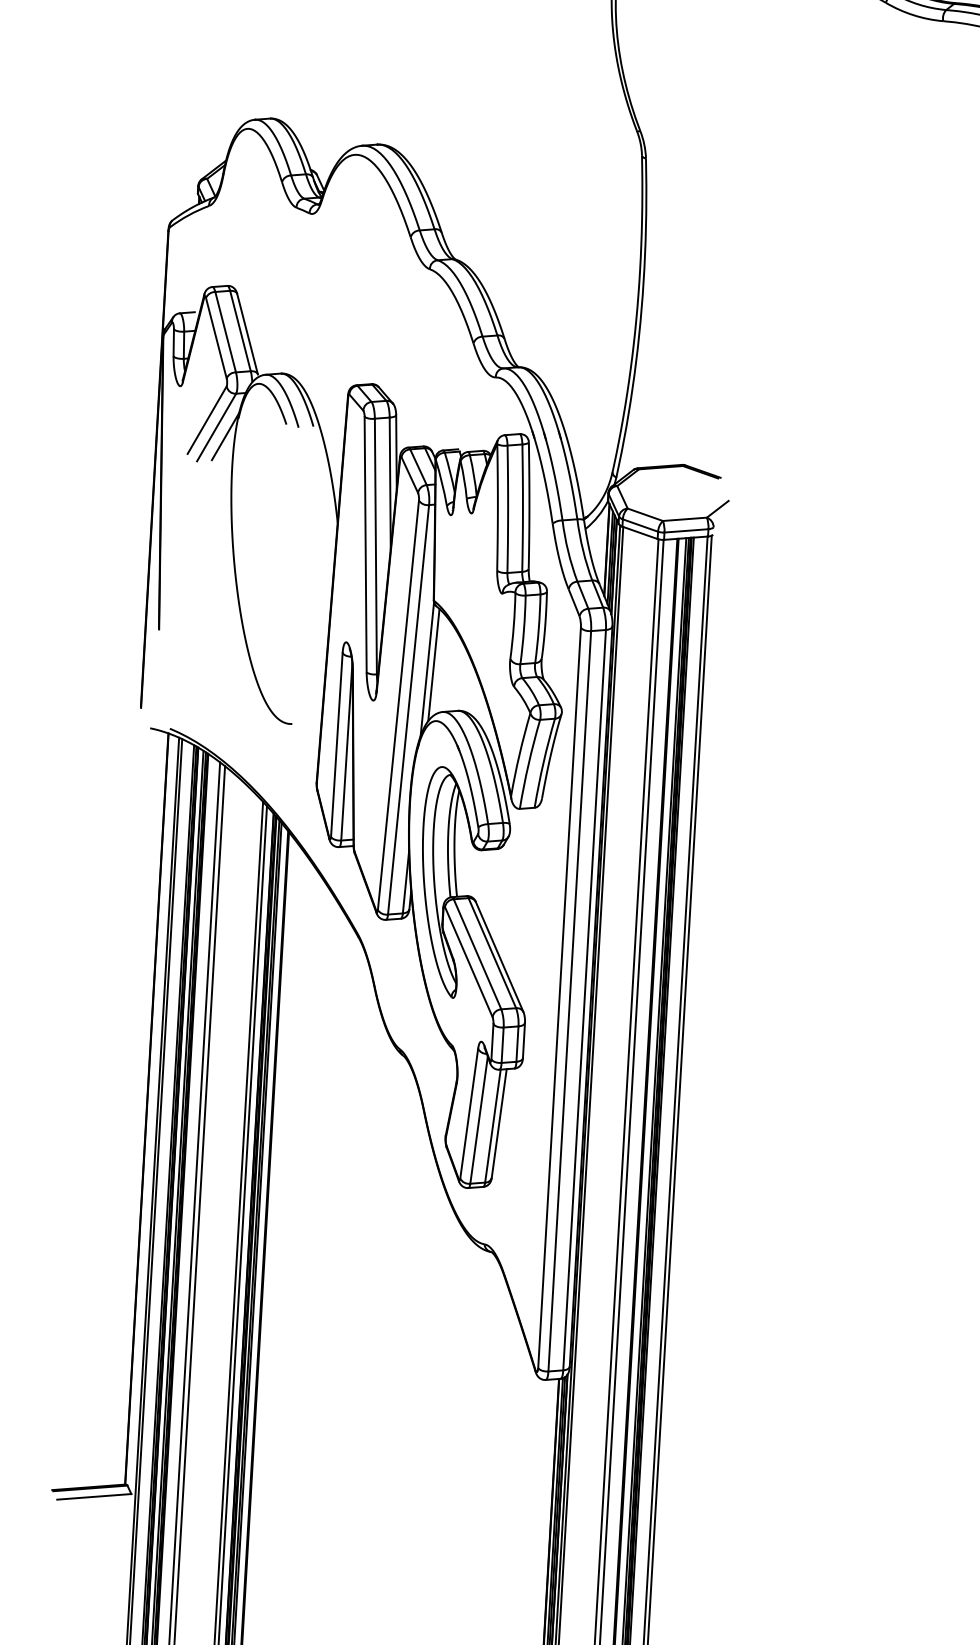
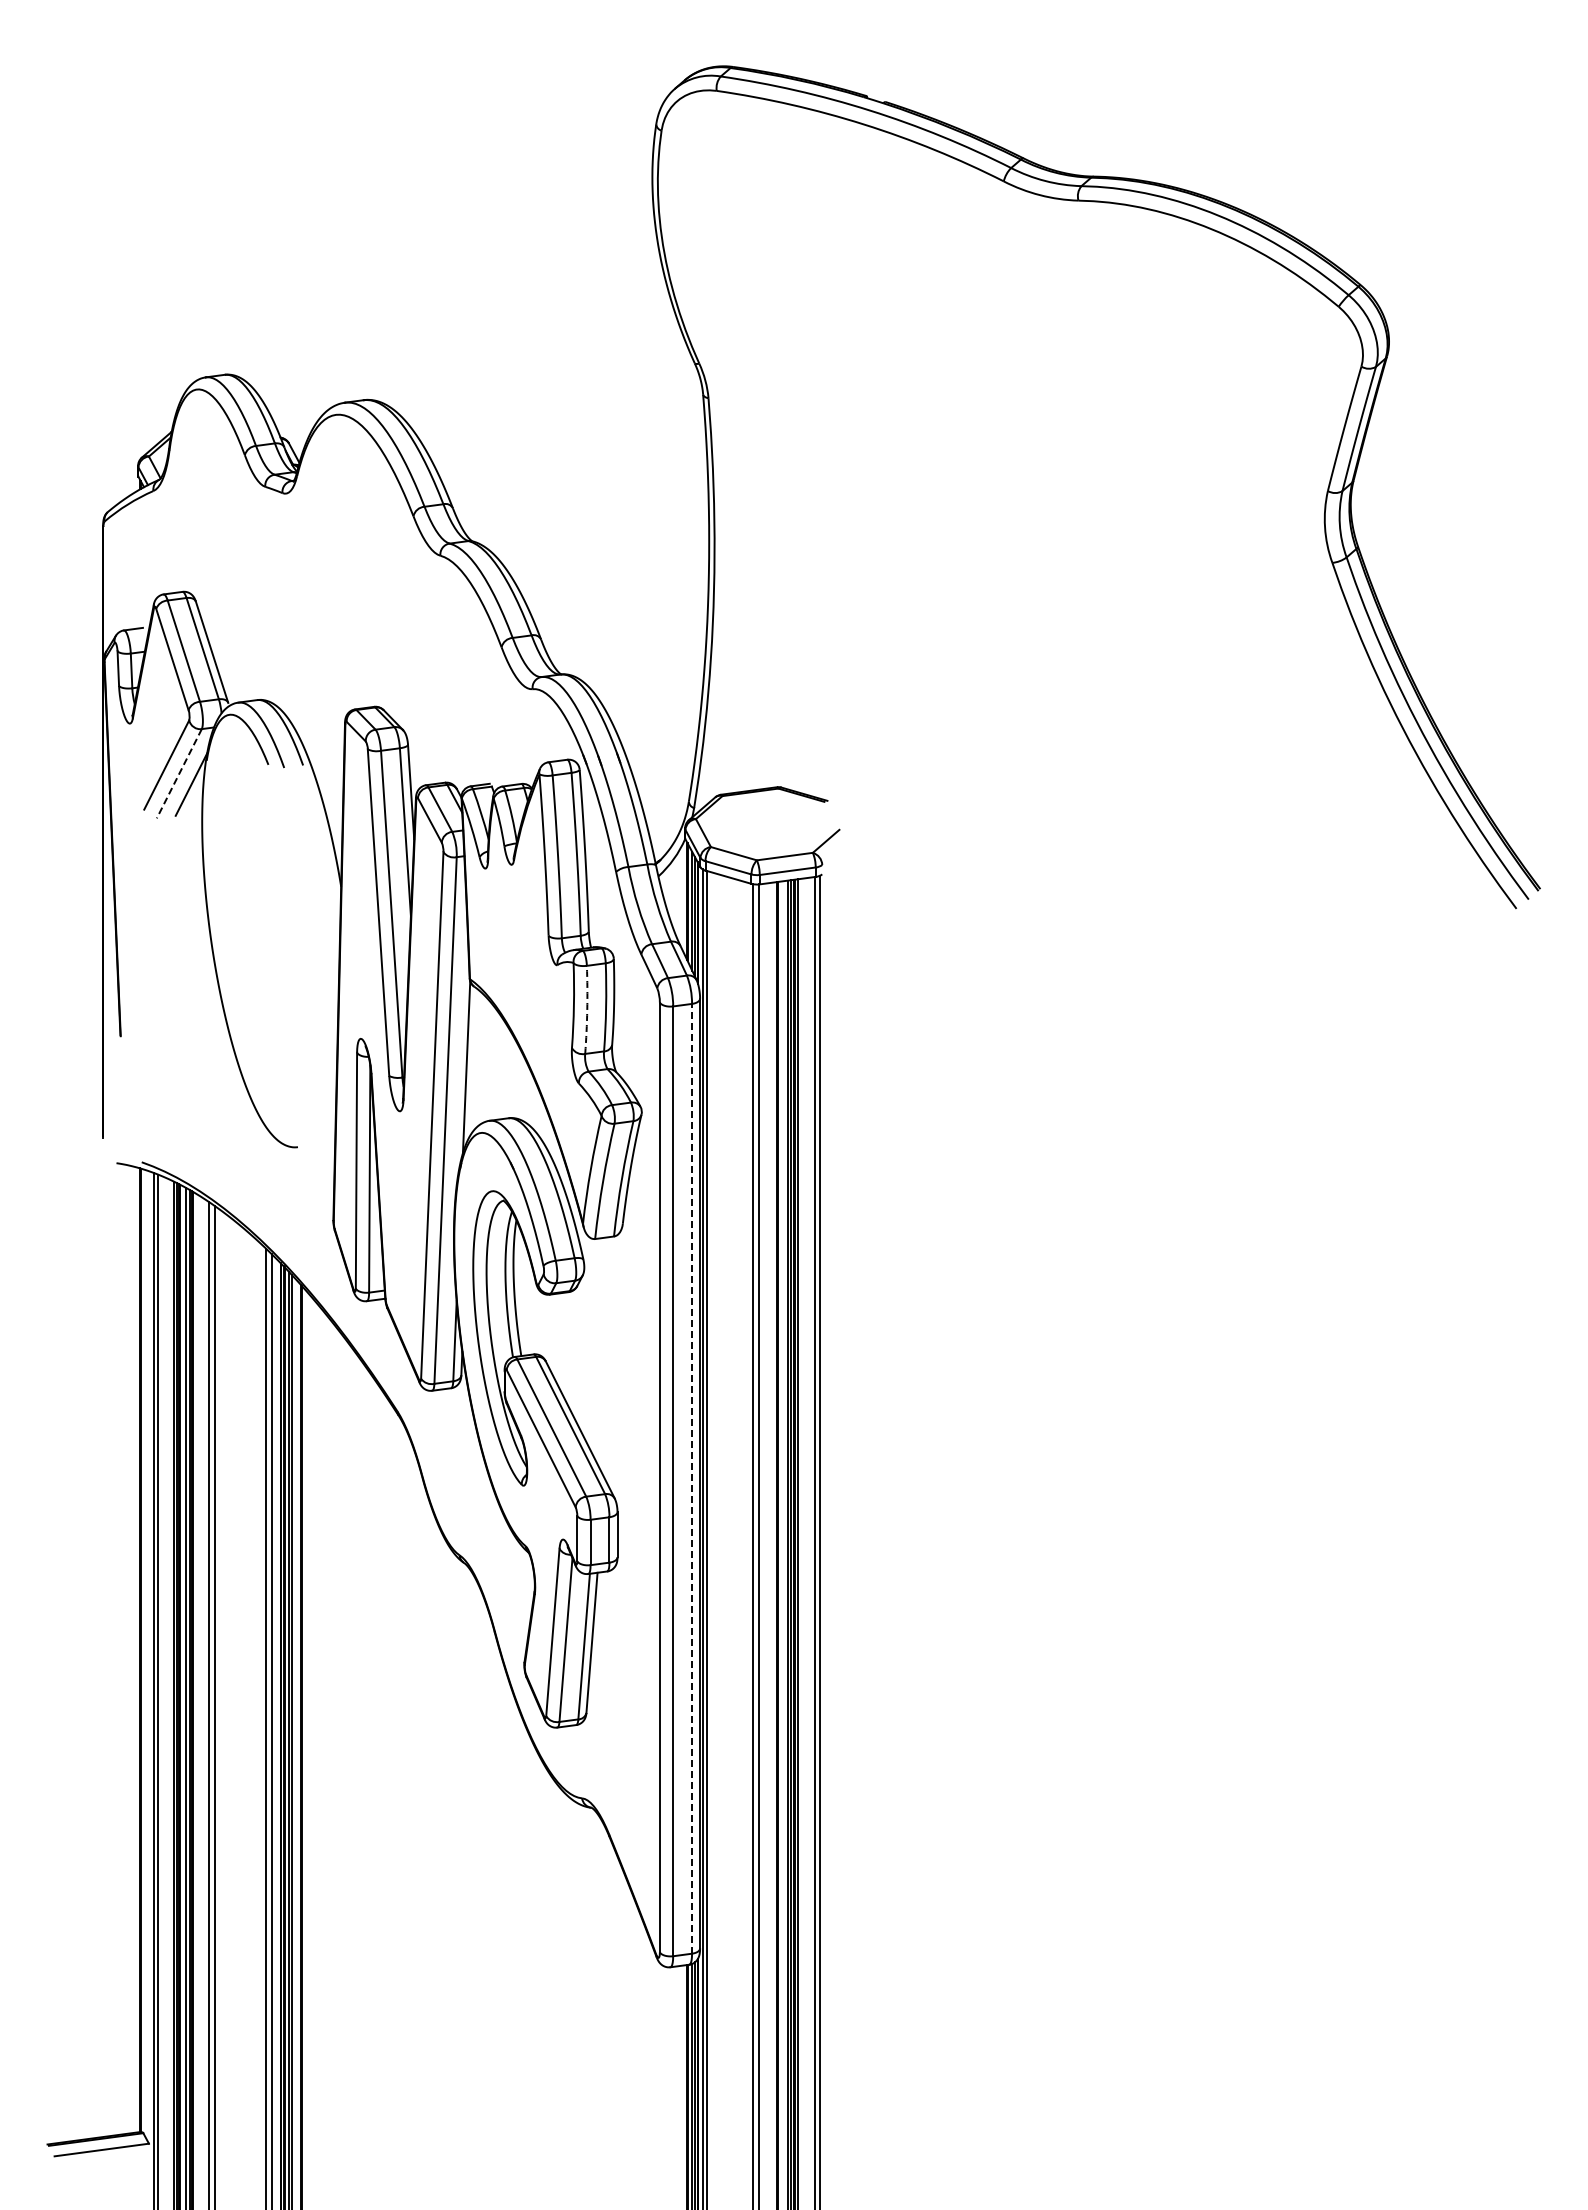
line: (216, 427) -> (179, 773), solid -> dashed
arc: (524, 629) -> (587, 1009), solid -> dashed
line: (433, 665) -> (474, 1061), removed
line: (584, 999) -> (692, 1478), solid -> dashed

